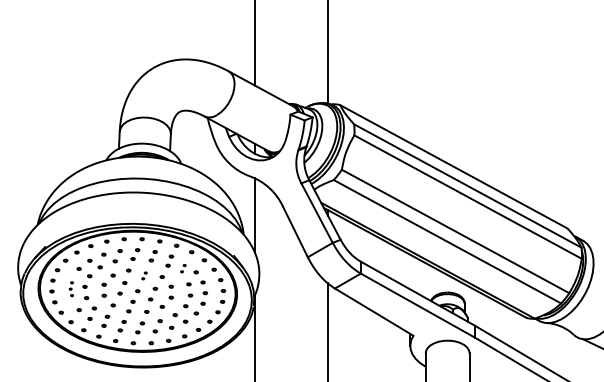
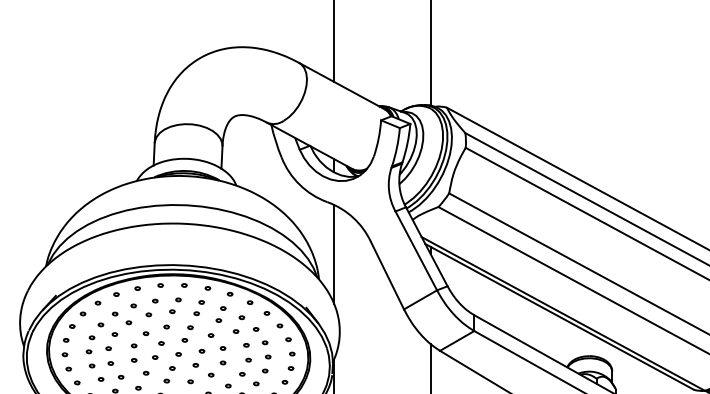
part: (183, 268) -> (239, 324), size x1.67
part: (144, 275) -> (187, 333), size x1.67
part: (71, 288) -> (90, 350), size x1.67

